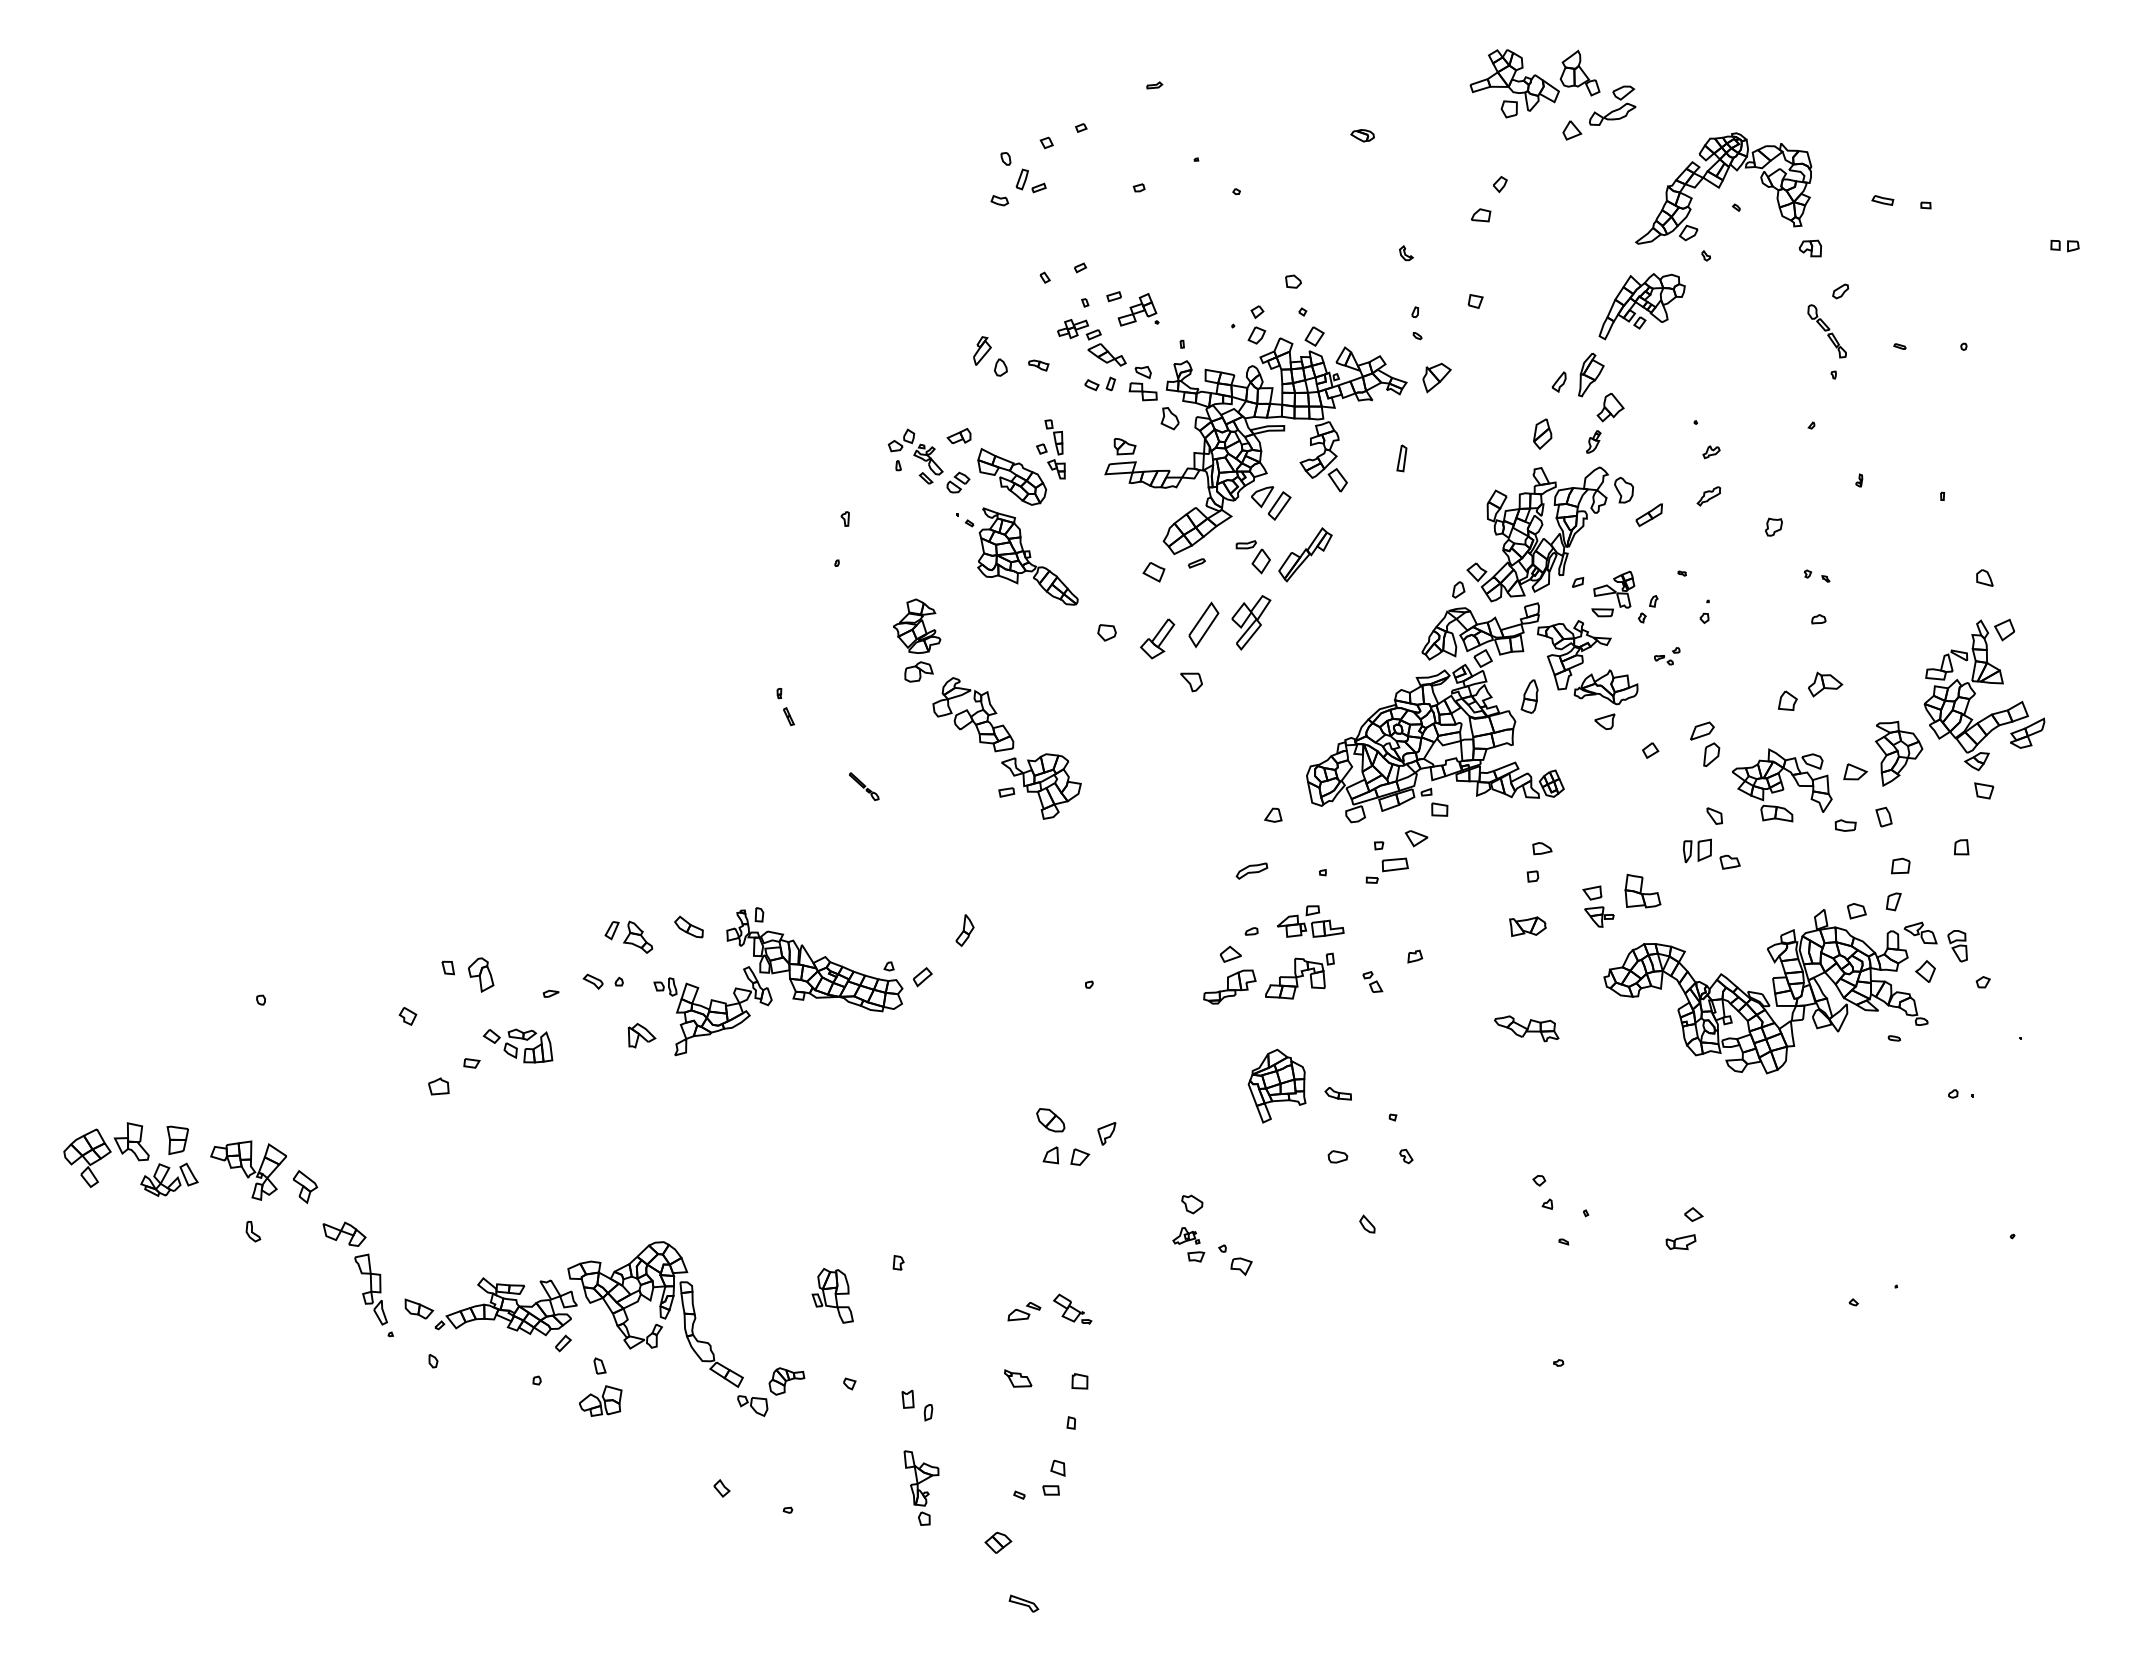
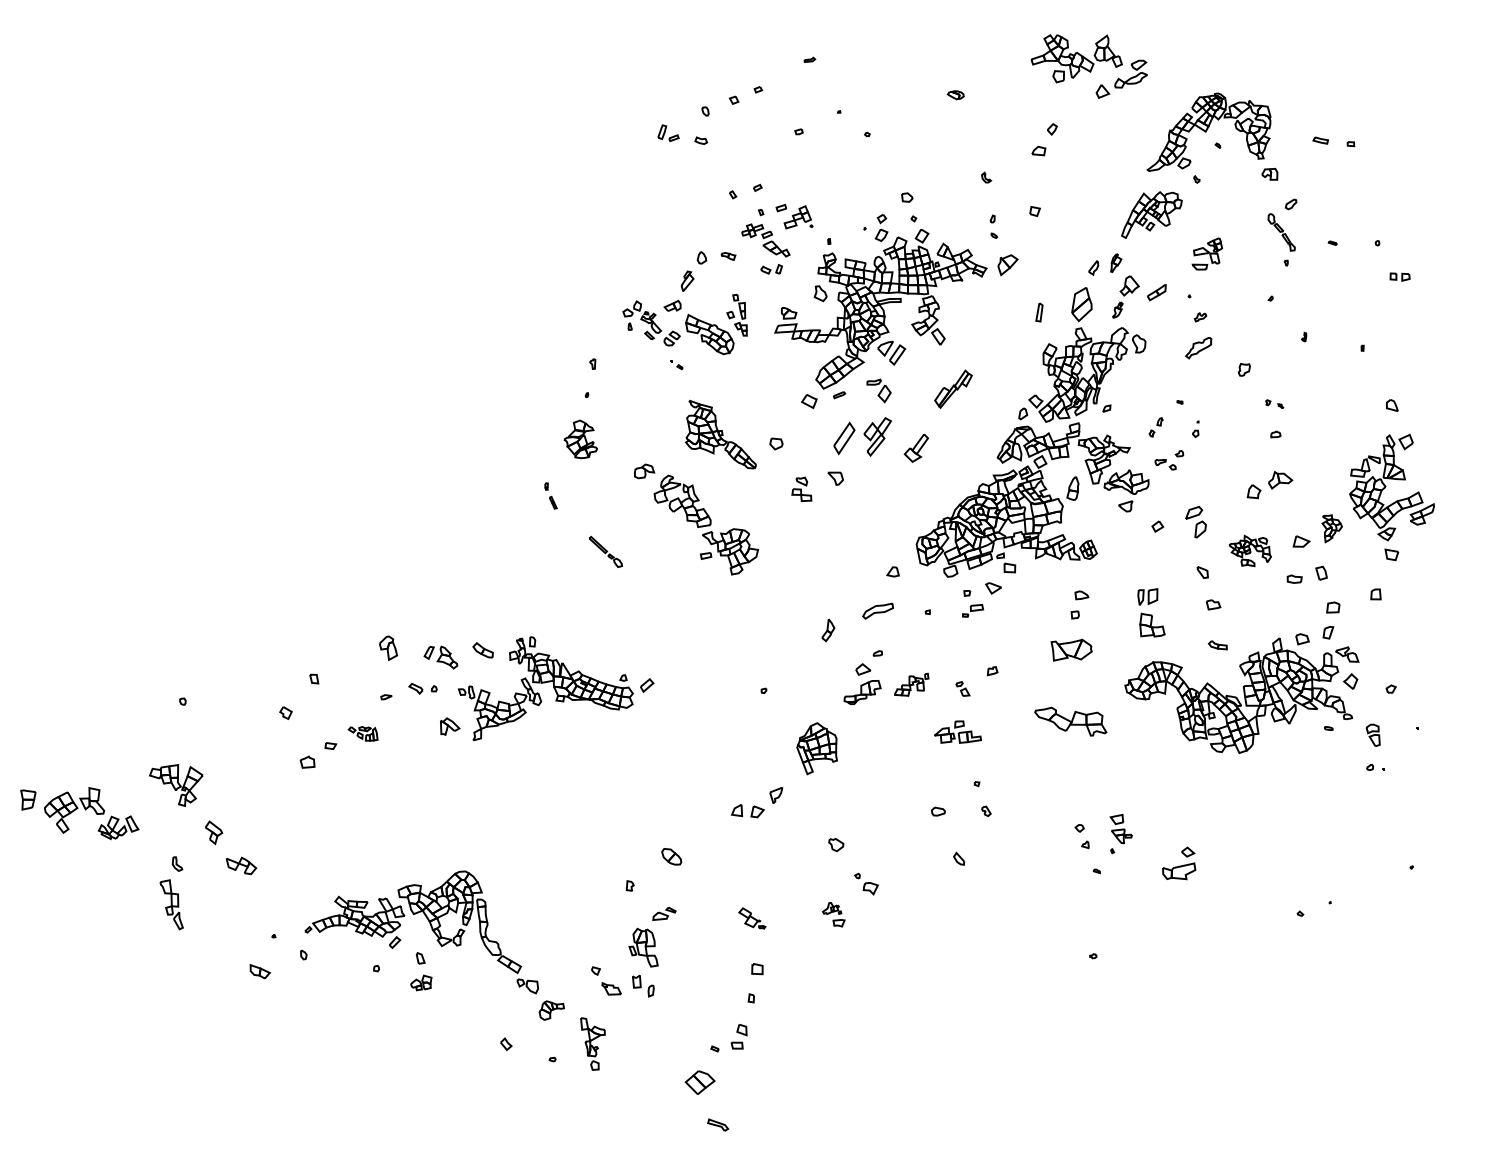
part: (1030, 180) -> (668, 132), moved
part: (2064, 245) -> (1399, 276), moved
part: (982, 350) -> (687, 280), moved
part: (1591, 374) -> (1116, 262), size x0.6
part: (1142, 383) -> (801, 489), moved
part: (1542, 433) -> (1081, 304), size x1.6
part: (1401, 458) -> (1039, 312), moved
part: (1708, 496) -> (1198, 348), size x1.6
part: (1648, 515) -> (1156, 292), moved
part: (1305, 554) -> (953, 389), moved
part: (1027, 556) -> (720, 434), moved
part: (1613, 593) -> (1207, 253), moved
part: (917, 625) -> (581, 438), moved
part: (1157, 638) -> (916, 447), moved
part: (1667, 656) -> (1169, 460), size x1.6
part: (1899, 753) -> (1332, 528), size x0.6
part: (1782, 785) -> (1250, 551), size x0.6
part: (864, 786) -> (606, 551), size x1.6
part: (1697, 850) -> (1147, 596), moved
part: (1251, 870) -> (877, 610), size x1.4
part: (1386, 870) -> (972, 610), size x0.7
part: (1598, 906) -> (1121, 828), moved
part: (1310, 921) -> (957, 732), moved
part: (1527, 926) -> (1071, 650), size x1.6
part: (964, 930) -> (827, 630), moved
part: (1957, 946) -> (1373, 735), moved
part: (481, 974) -> (388, 647), moved
part: (1299, 975) -> (911, 684), size x0.7
part: (1526, 1028) -> (1070, 721), size x1.6
part: (517, 1045) -> (362, 733), size x0.6
part: (1276, 1085) -> (816, 748), moved
part: (1337, 1093) -> (1217, 645), moved
part: (1050, 1120) -> (671, 856), moved
part: (177, 1140) -> (28, 800), moved
part: (248, 1170) -> (176, 785), moved
part: (1680, 1242) -> (1178, 871), size x1.6
part: (1188, 1244) -> (833, 914), moved
part: (370, 1289) -> (171, 904), moved
part: (832, 1295) -> (643, 947), moved
part: (419, 1308) -> (260, 971), moved
part: (1024, 1311) -> (664, 913), moved
part: (1018, 1378) -> (611, 988), moved
part: (786, 1381) -> (551, 1010), moved
part: (600, 1400) -> (421, 982), size x0.7
part: (921, 1487) -> (592, 1043), moved
part: (998, 1542) -> (700, 1082), size x1.6

